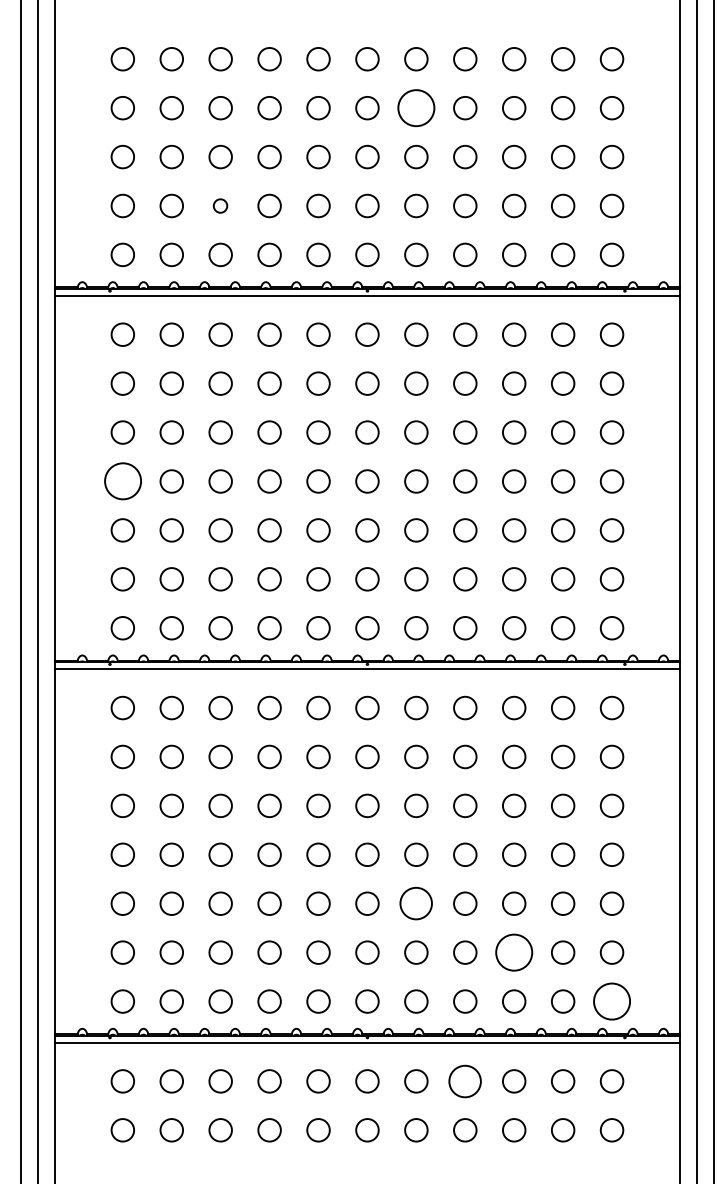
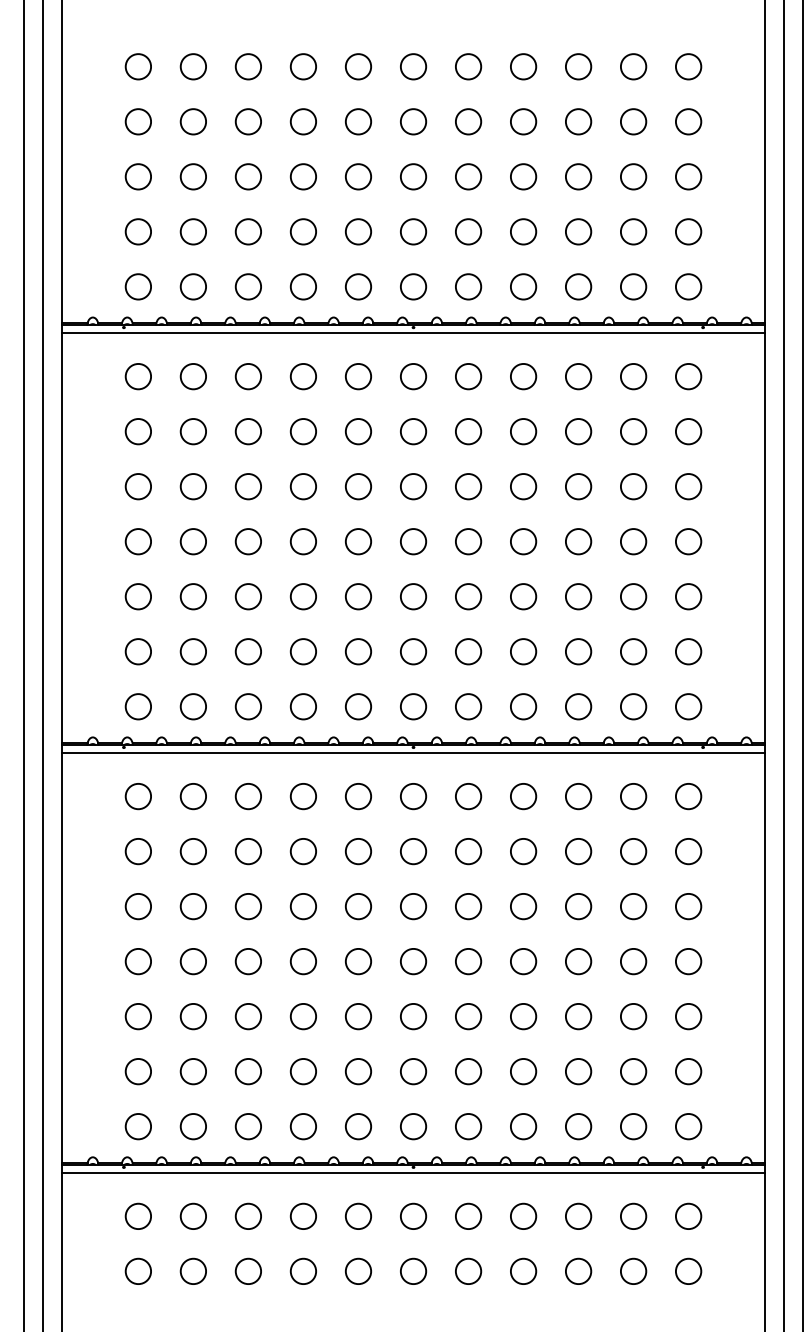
circle: (416, 107) -> (468, 121), size x0.62
circle: (219, 205) -> (247, 231), size x1.67
circle: (122, 481) -> (137, 541), size x0.62
circle: (416, 903) -> (468, 1016), size x0.71
circle: (514, 952) -> (578, 1071), size x0.62
circle: (611, 1001) -> (688, 1126), size x0.62
circle: (465, 1080) -> (523, 1215), size x0.71

